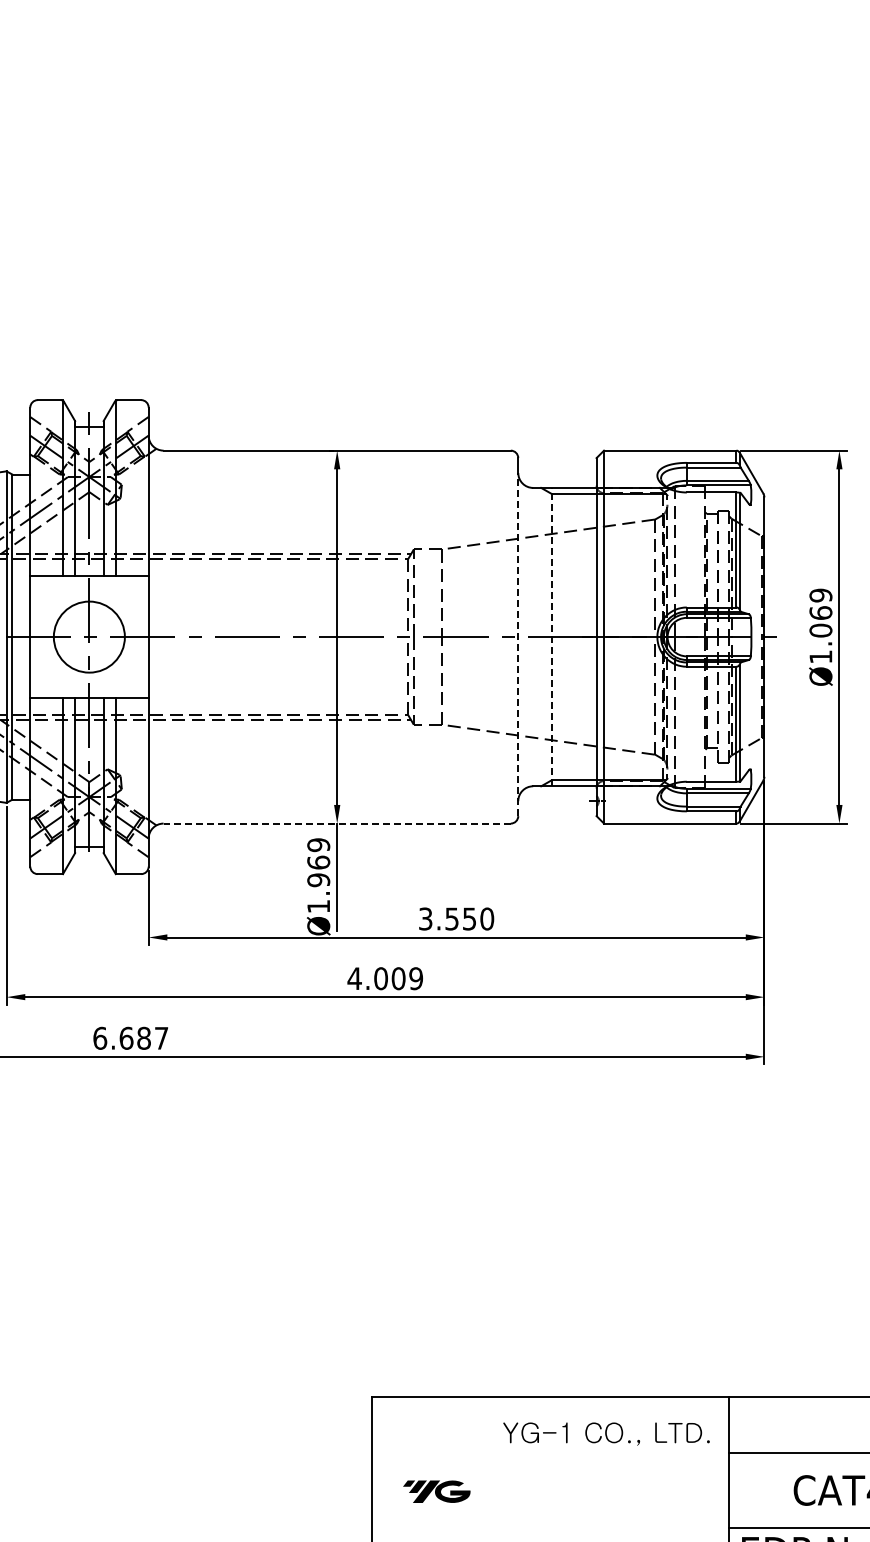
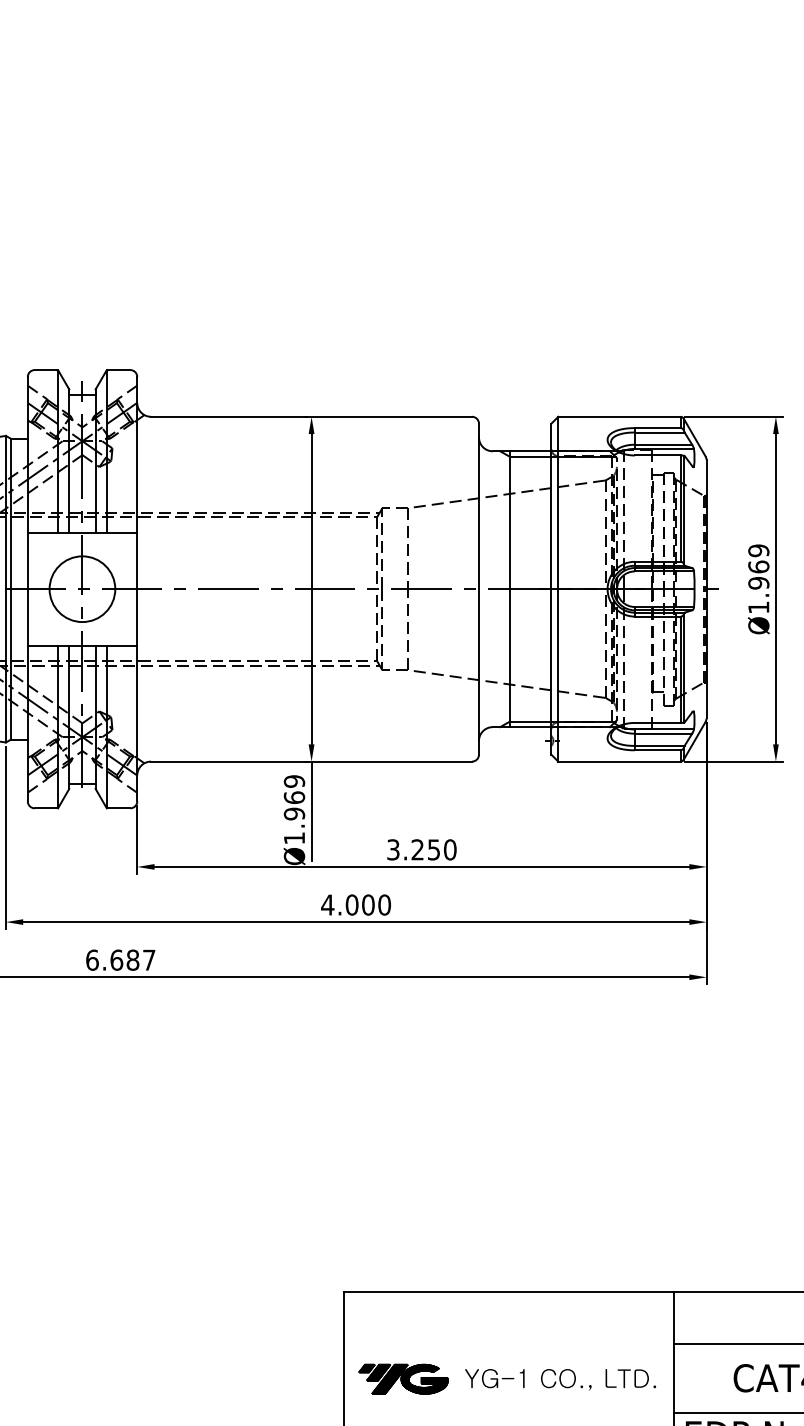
text: (820, 630) -> (758, 583), Ø1.069 -> Ø1.969
line: (551, 636) -> (509, 588), dashed -> solid
line: (518, 644) -> (479, 596), dashed -> solid
line: (337, 823) -> (311, 761), dashed -> solid
text: (451, 918) -> (417, 849), 3.550 -> 3.250
text: (416, 978) -> (384, 904), 4.009 -> 4.000
text: (606, 1433) -> (560, 1379), moved
part: (436, 1491) -> (403, 1379), size x1.43

